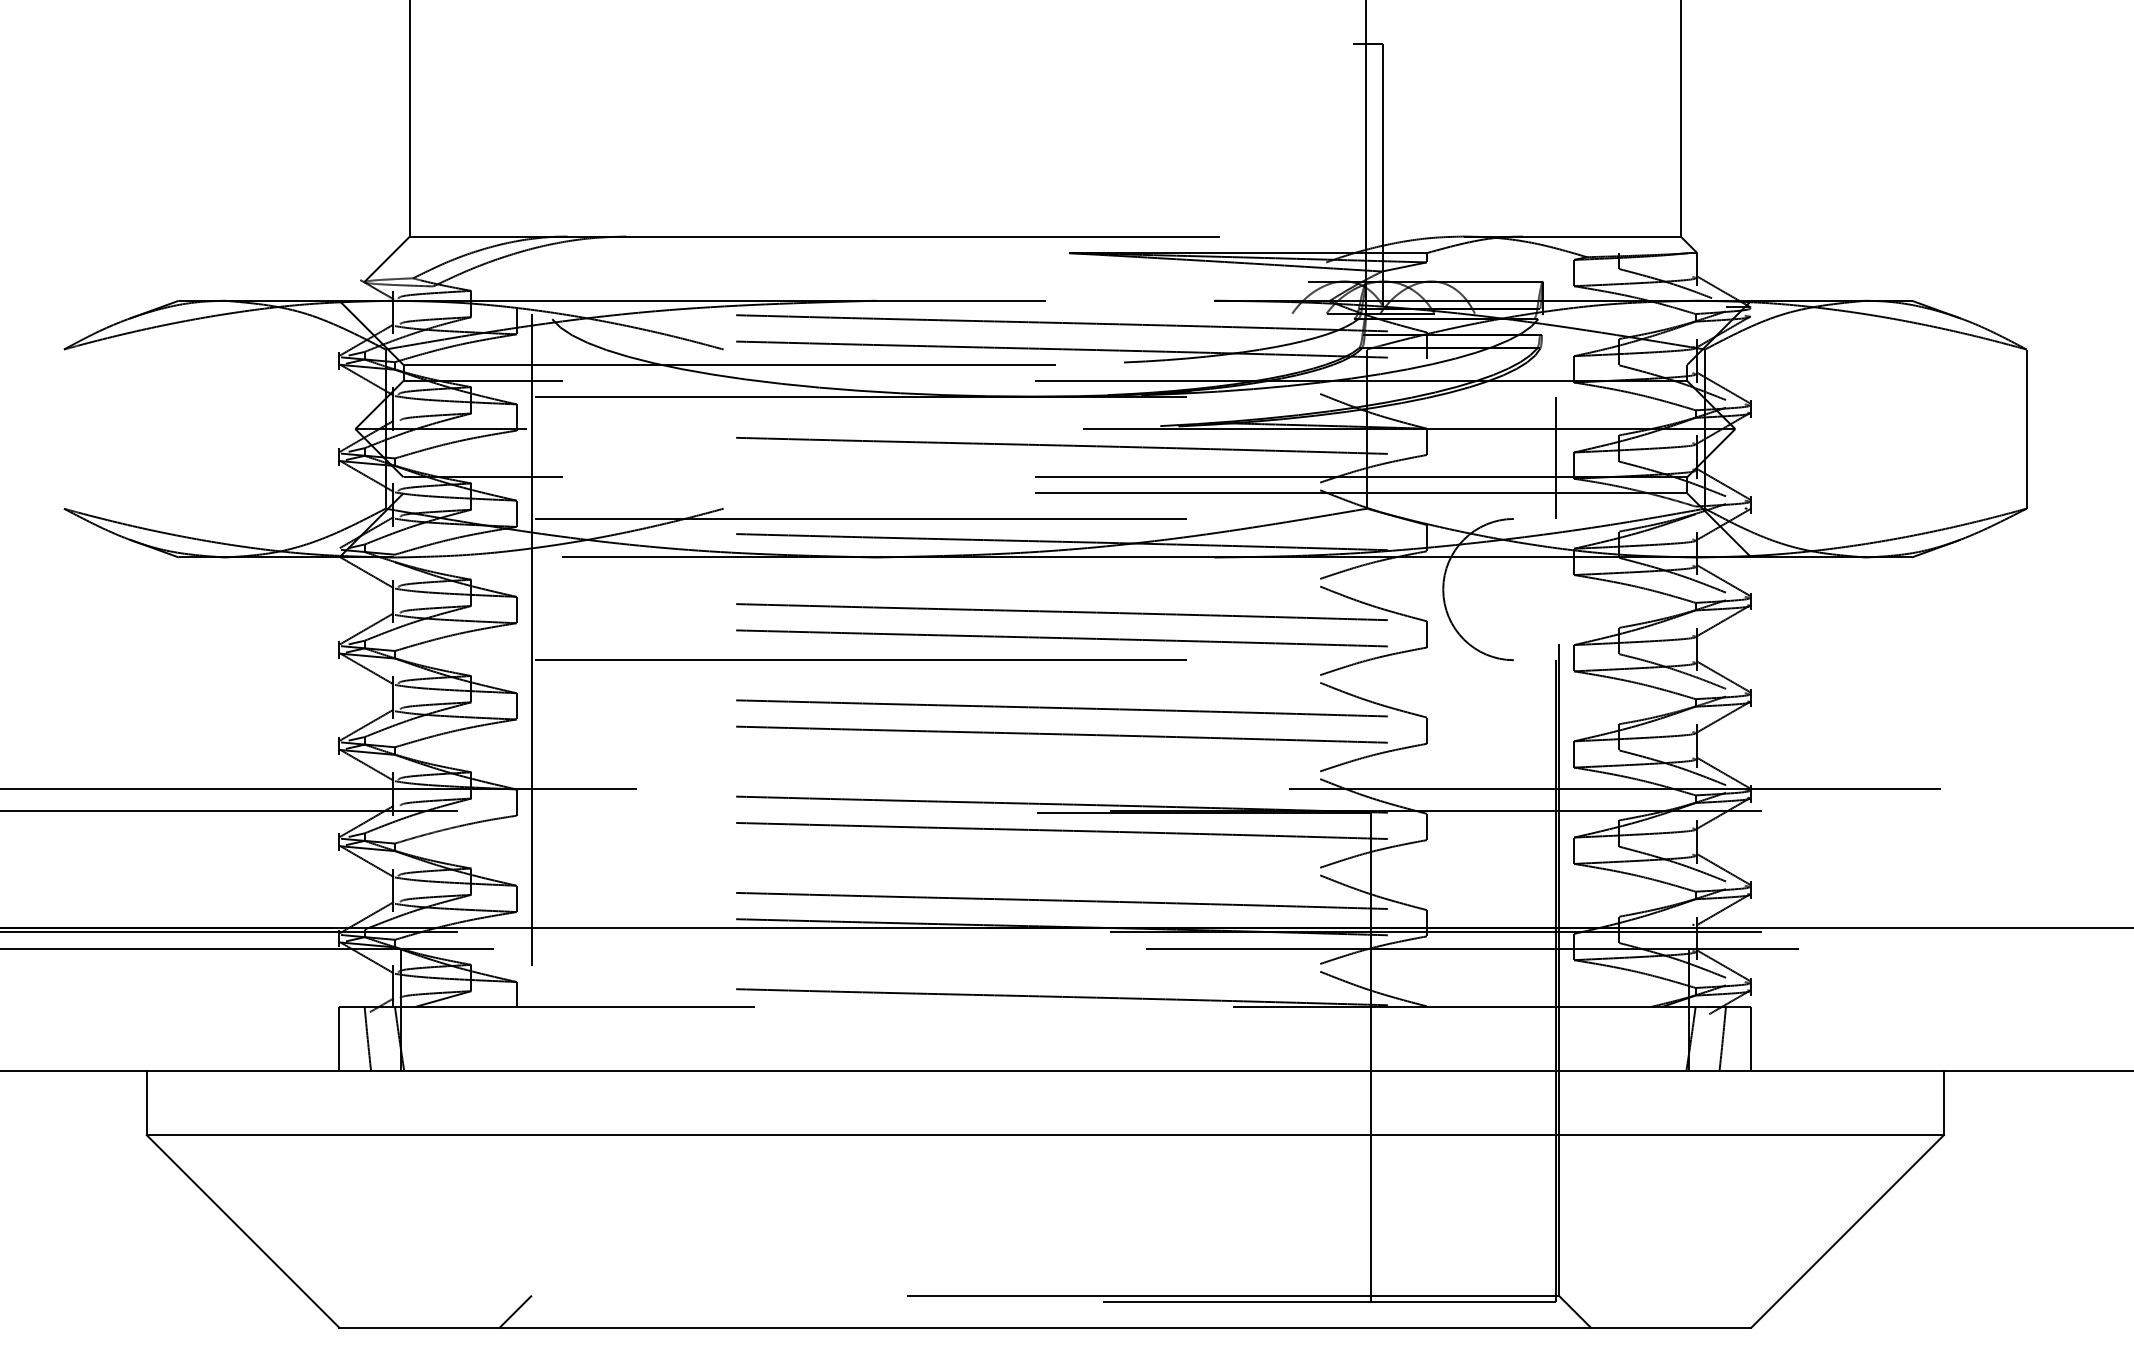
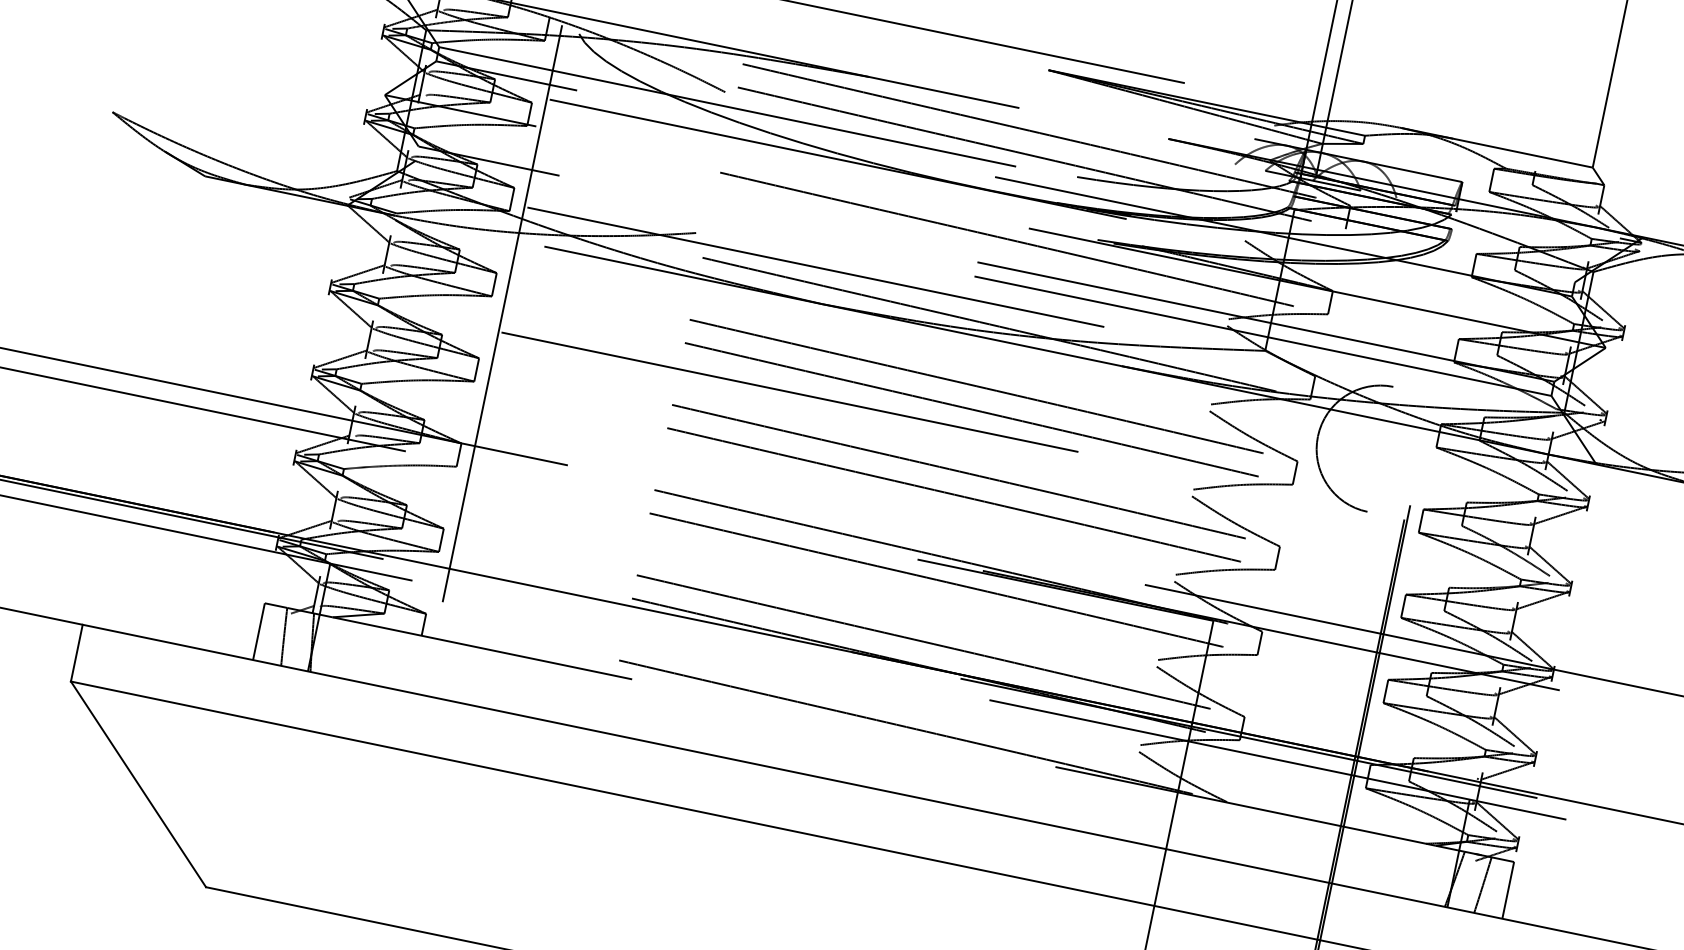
line: (1555, 457) -> (1441, 340), removed
line: (515, 1311) -> (364, 905), removed

